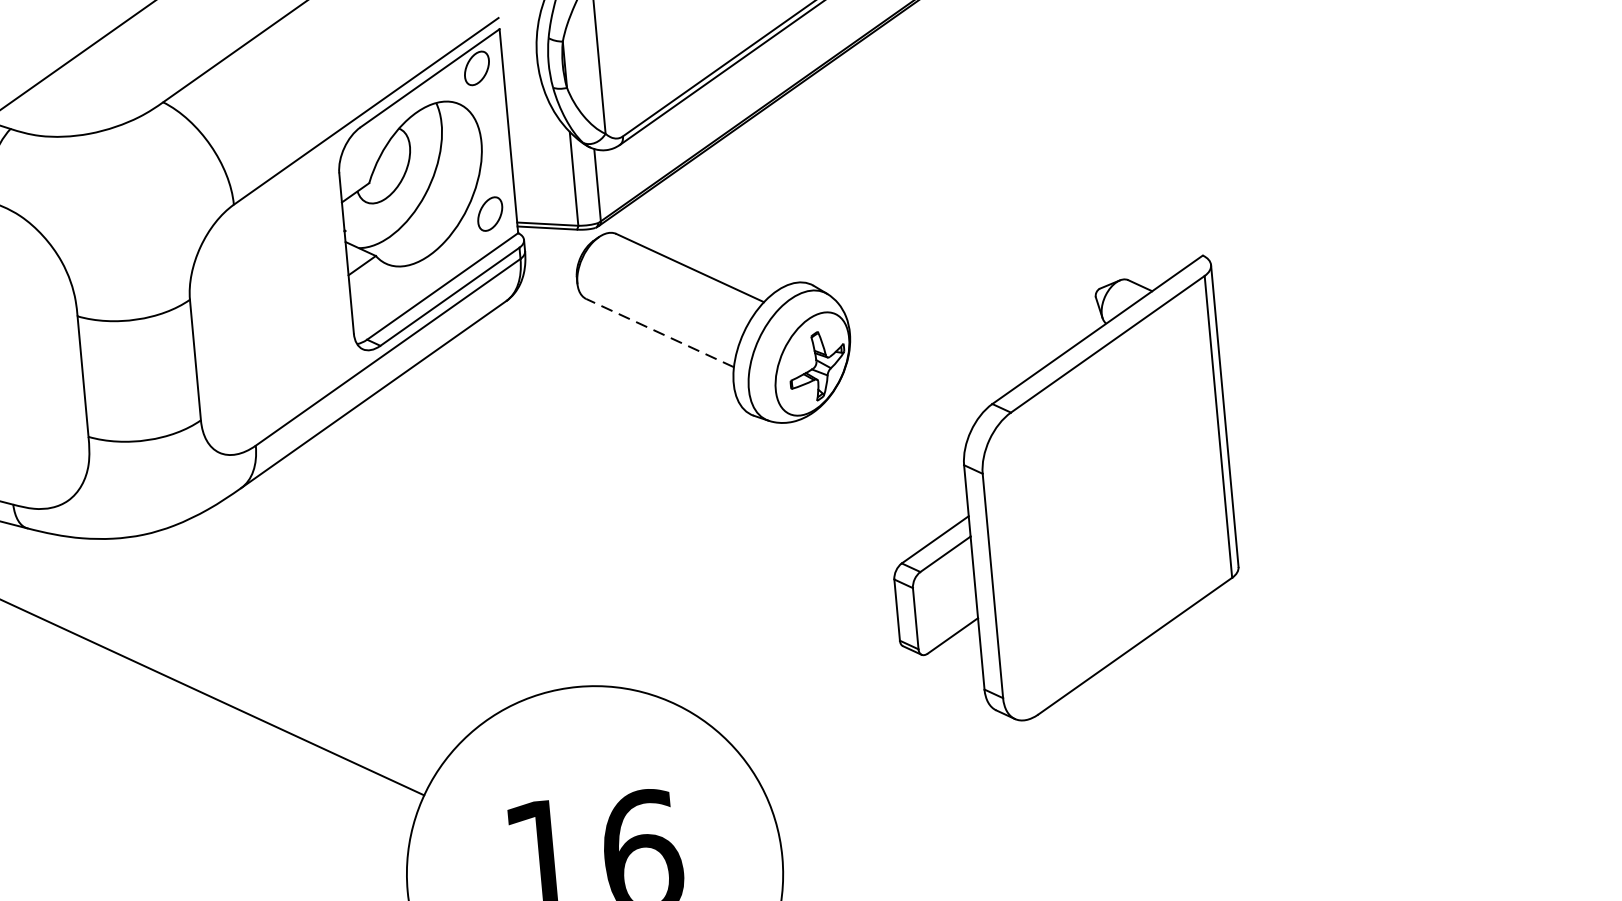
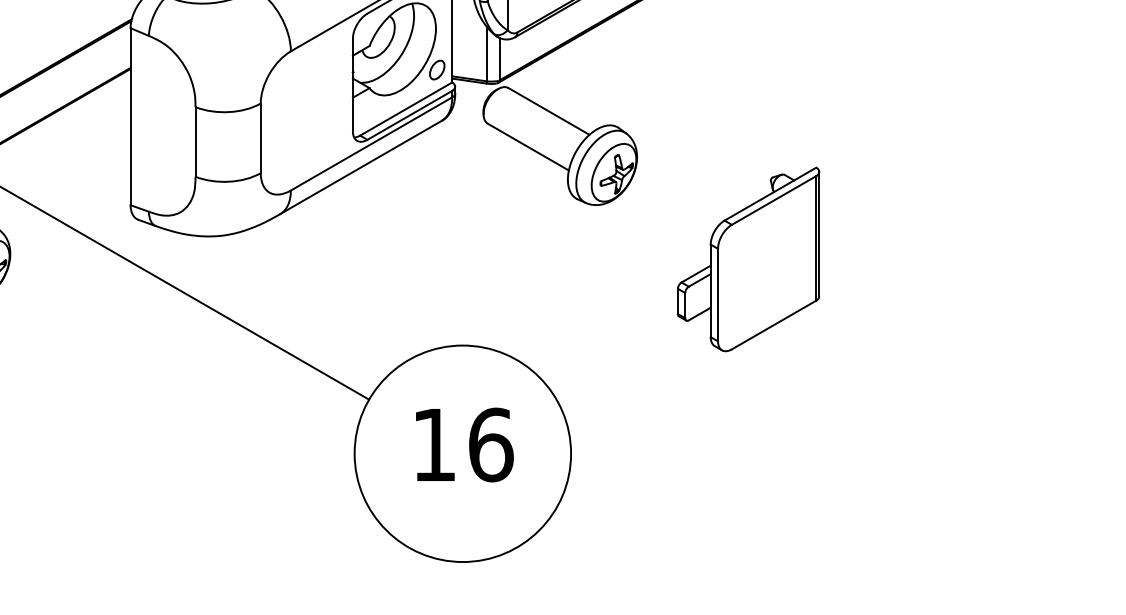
line: (660, 333) -> (528, 147), dashed -> solid
part: (1058, 492) -> (748, 259), size x0.71

